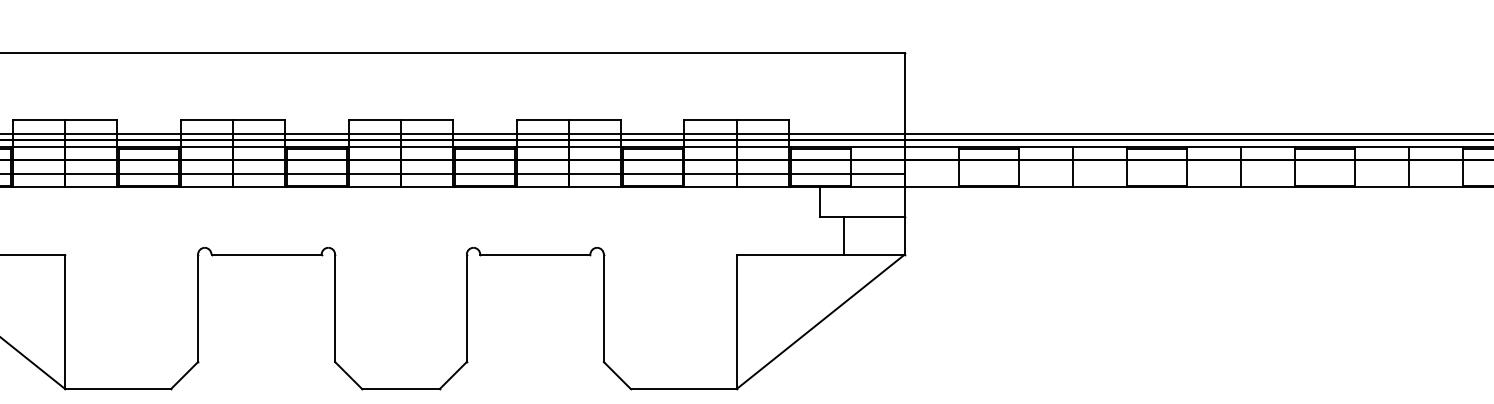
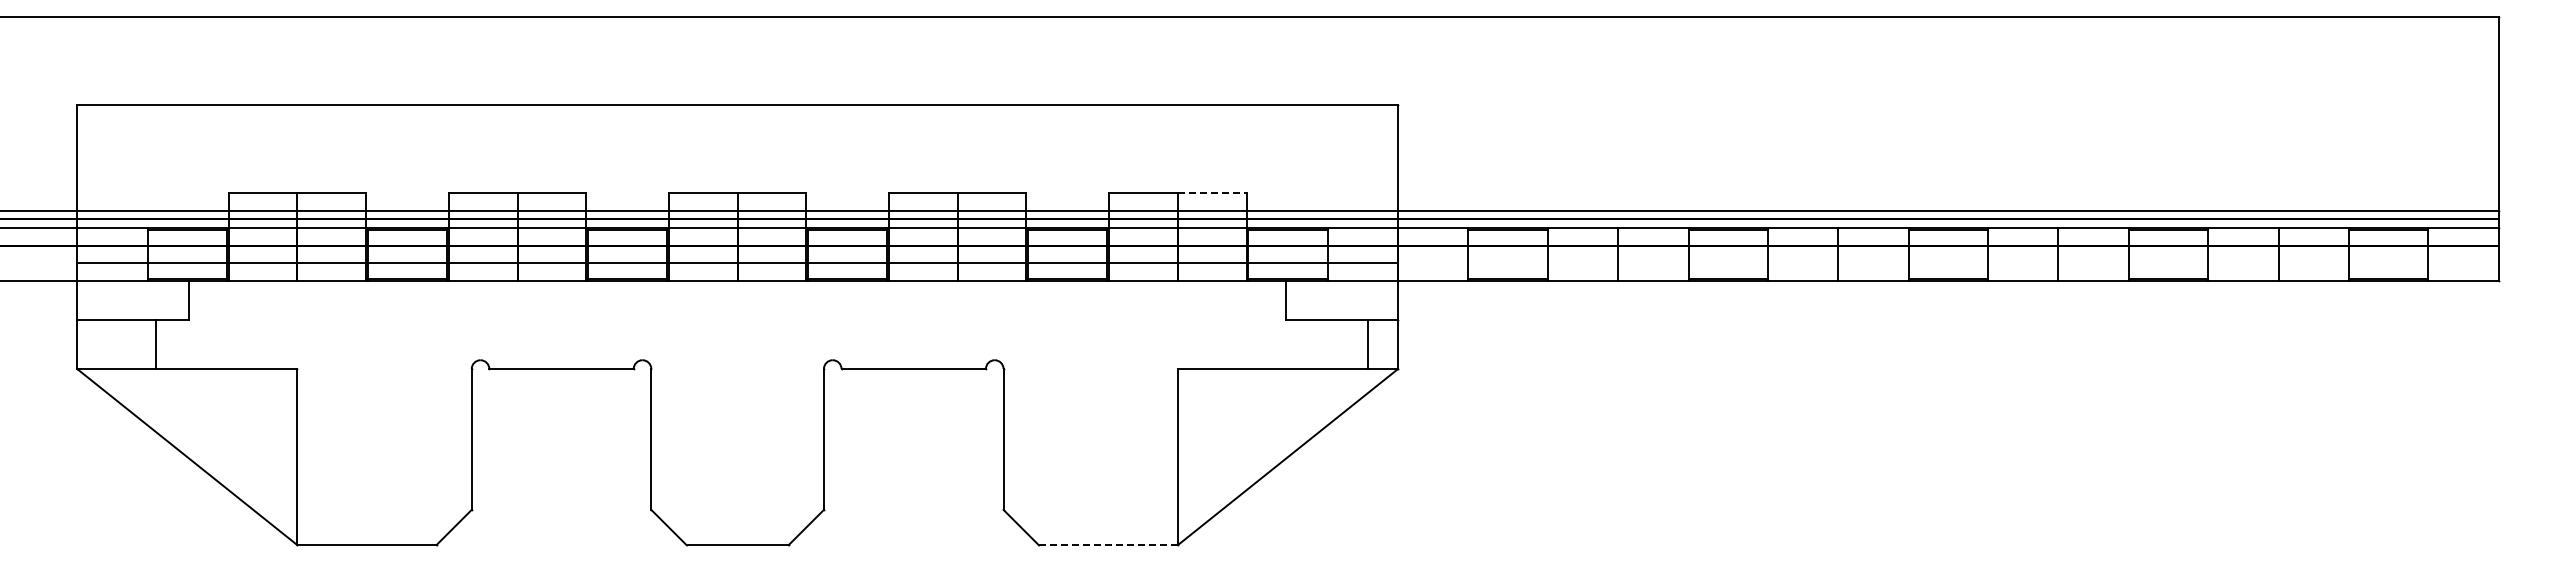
line: (763, 119) -> (1212, 192), solid -> dashed
line: (844, 235) -> (1367, 344), moved
line: (683, 389) -> (1108, 545), solid -> dashed

